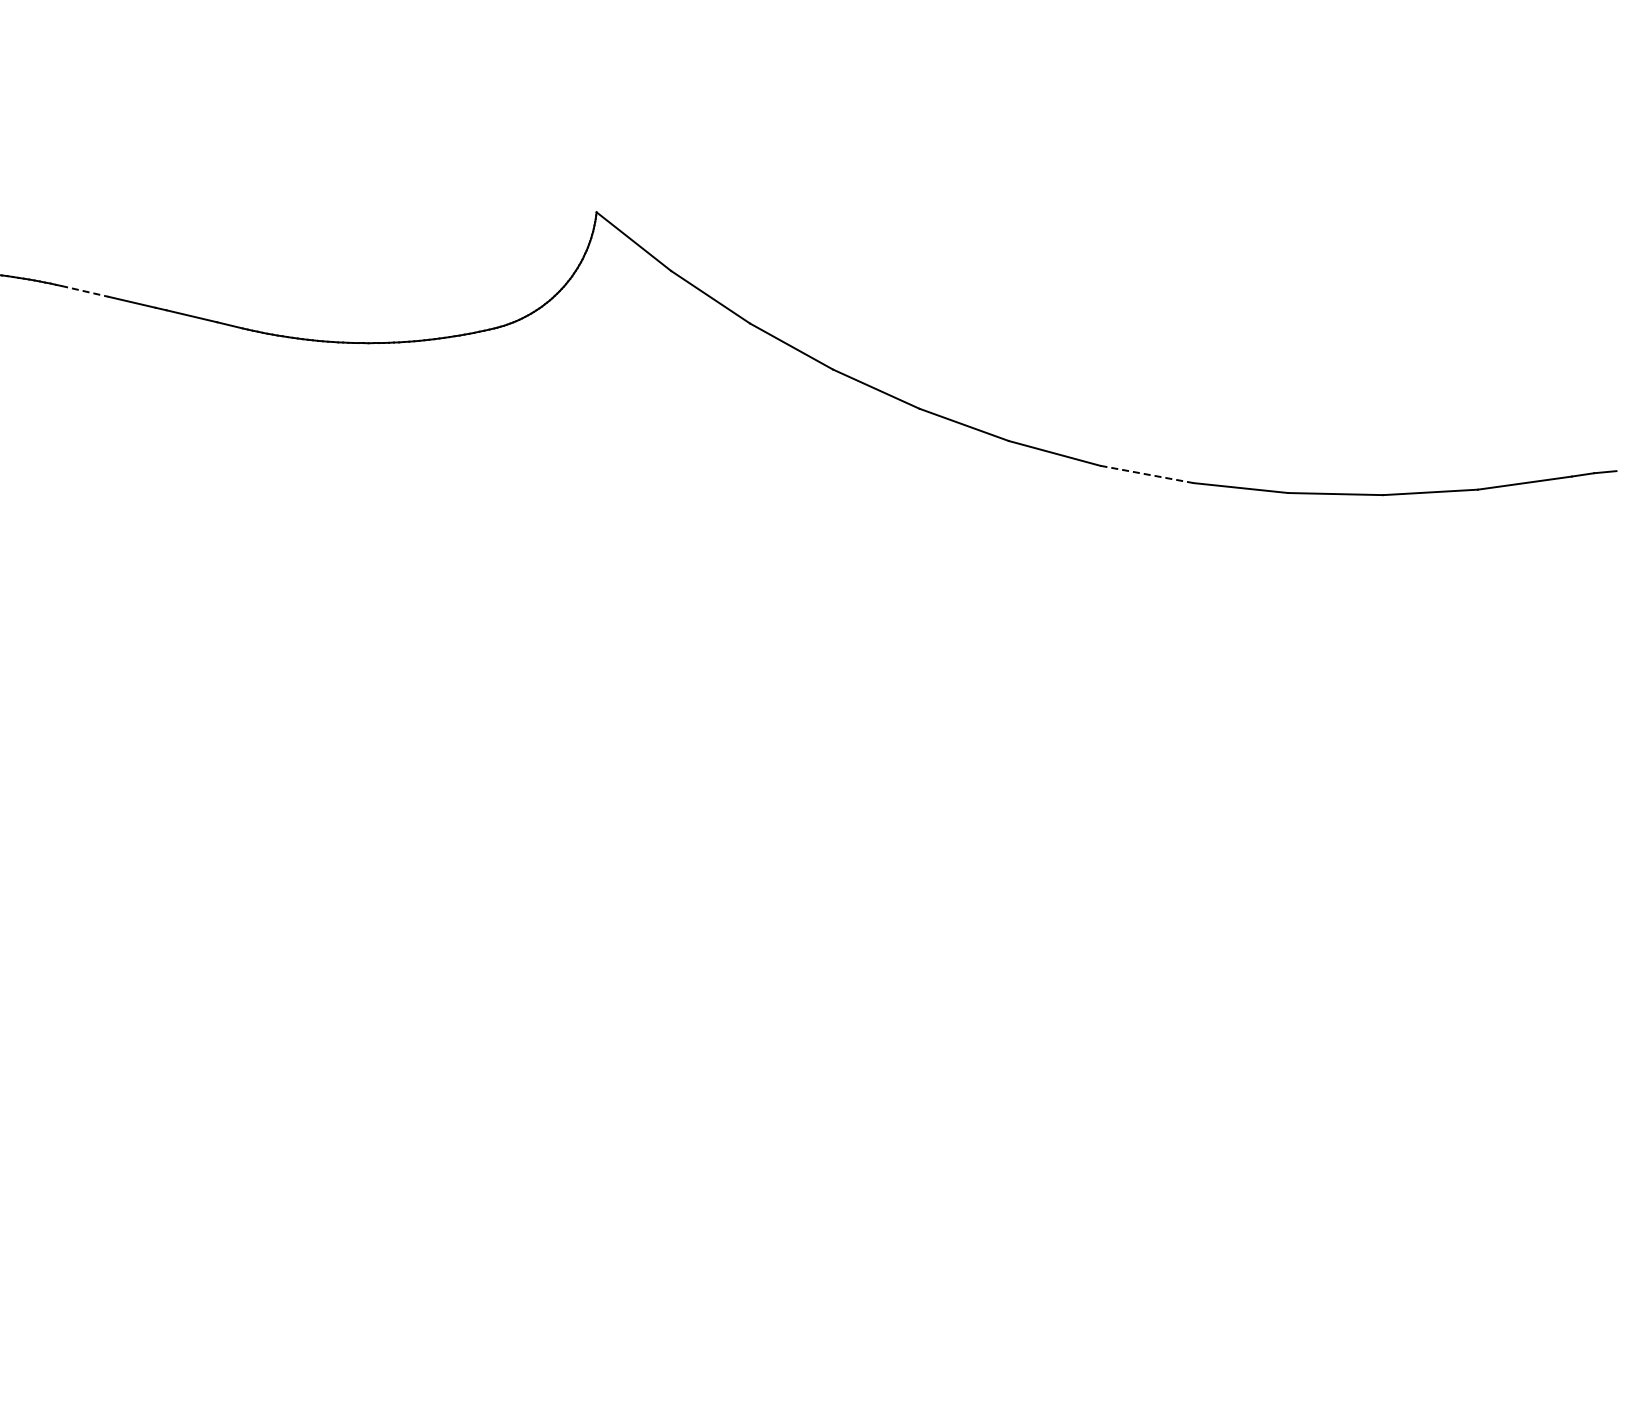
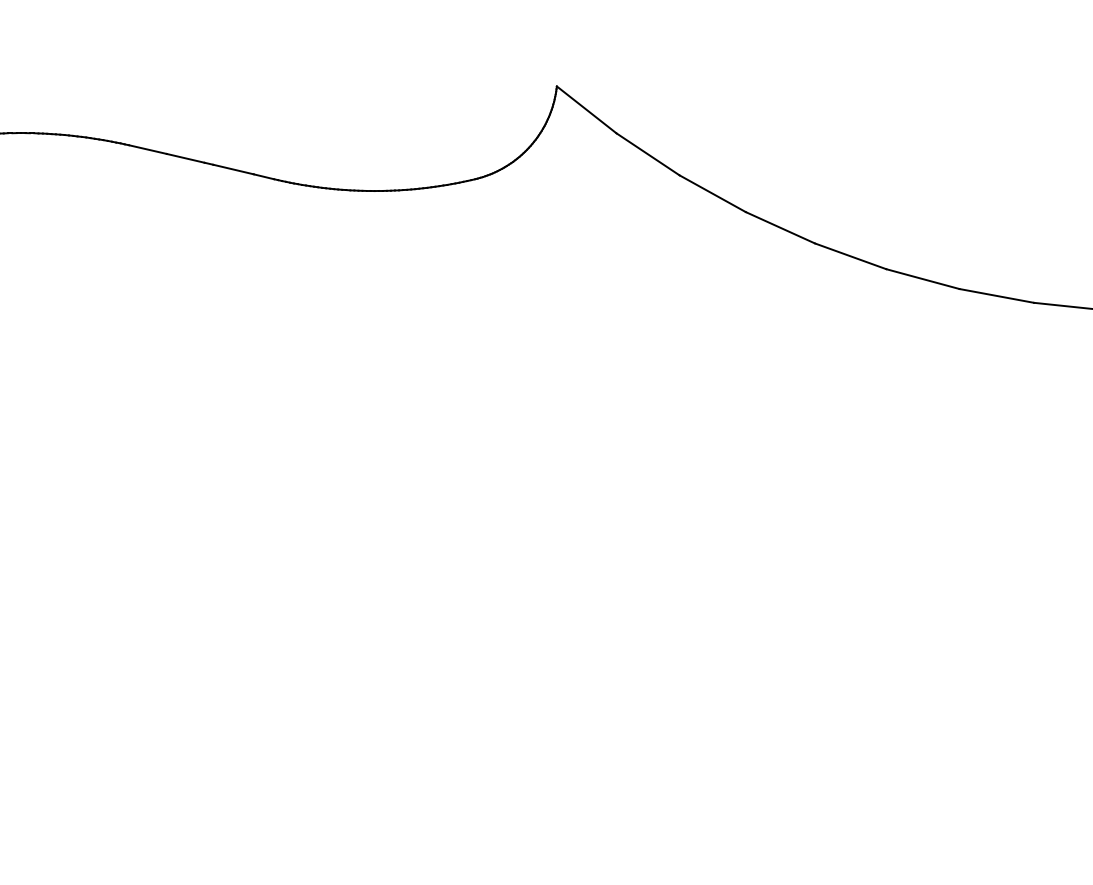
line: (85, 291) -> (148, 149), dashed -> solid
line: (1147, 474) -> (997, 295), dashed -> solid

